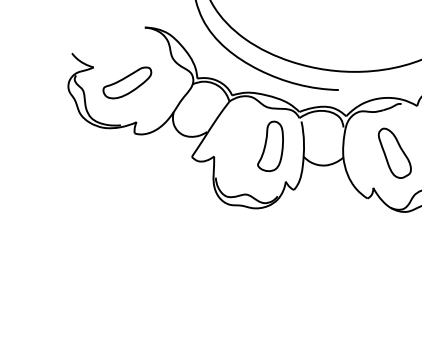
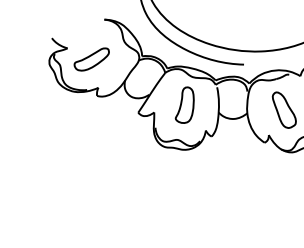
part: (270, 146) -> (184, 105), moved

